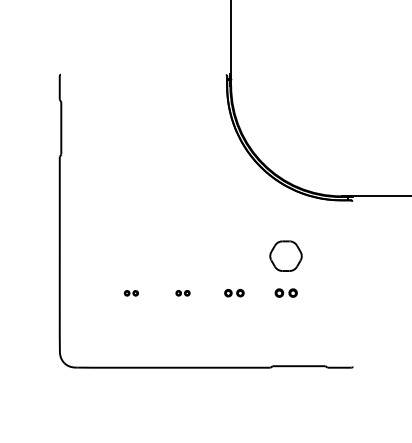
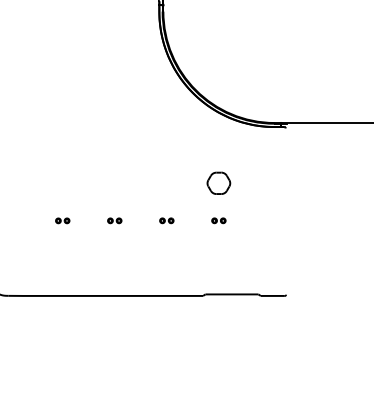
part: (286, 255) -> (219, 182), size x0.71
part: (234, 293) -> (166, 221), size x0.71
part: (285, 293) -> (218, 221), size x0.62

